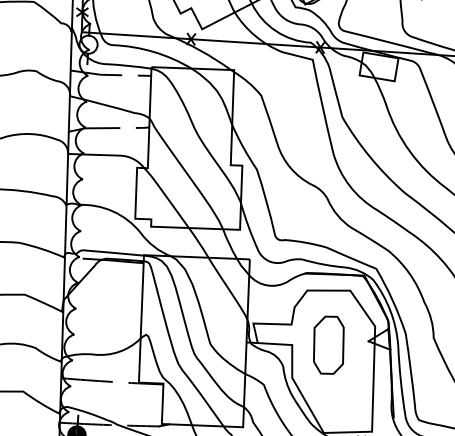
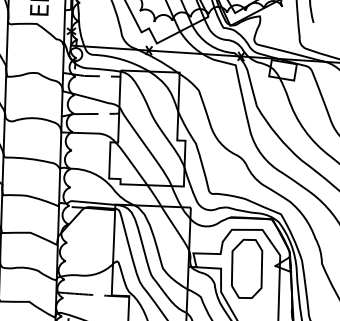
part: (329, 344) -> (247, 268), size x1.43

